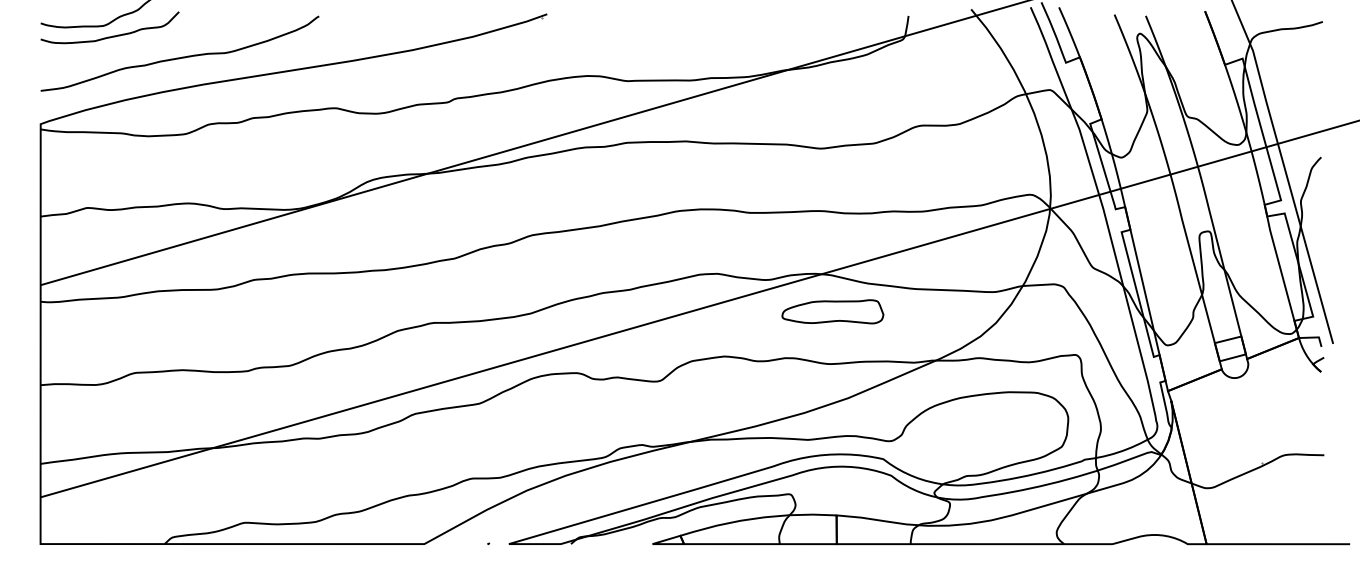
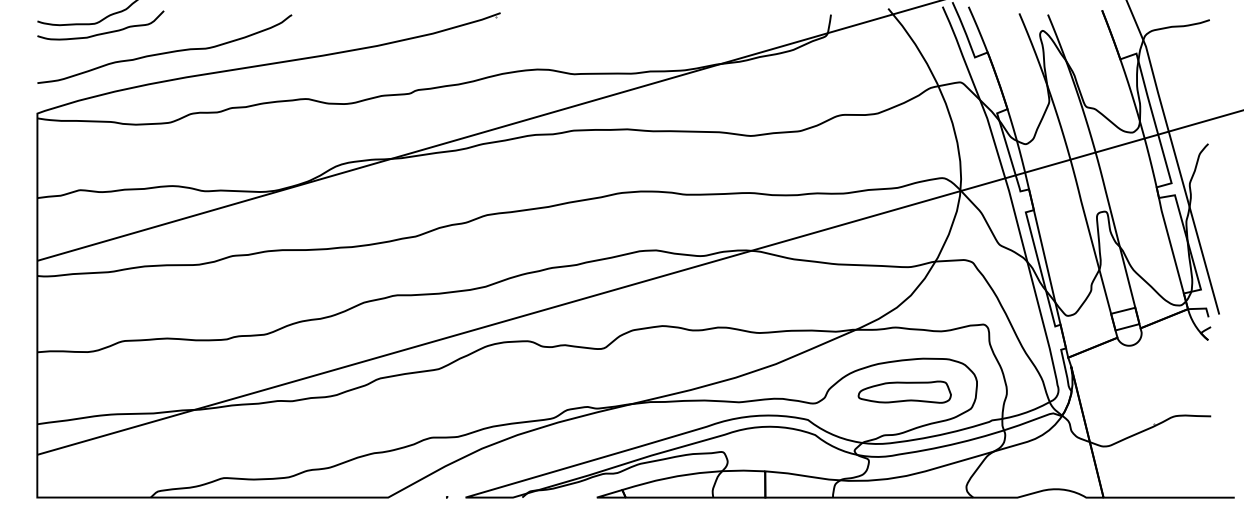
part: (832, 311) -> (904, 391), moved

